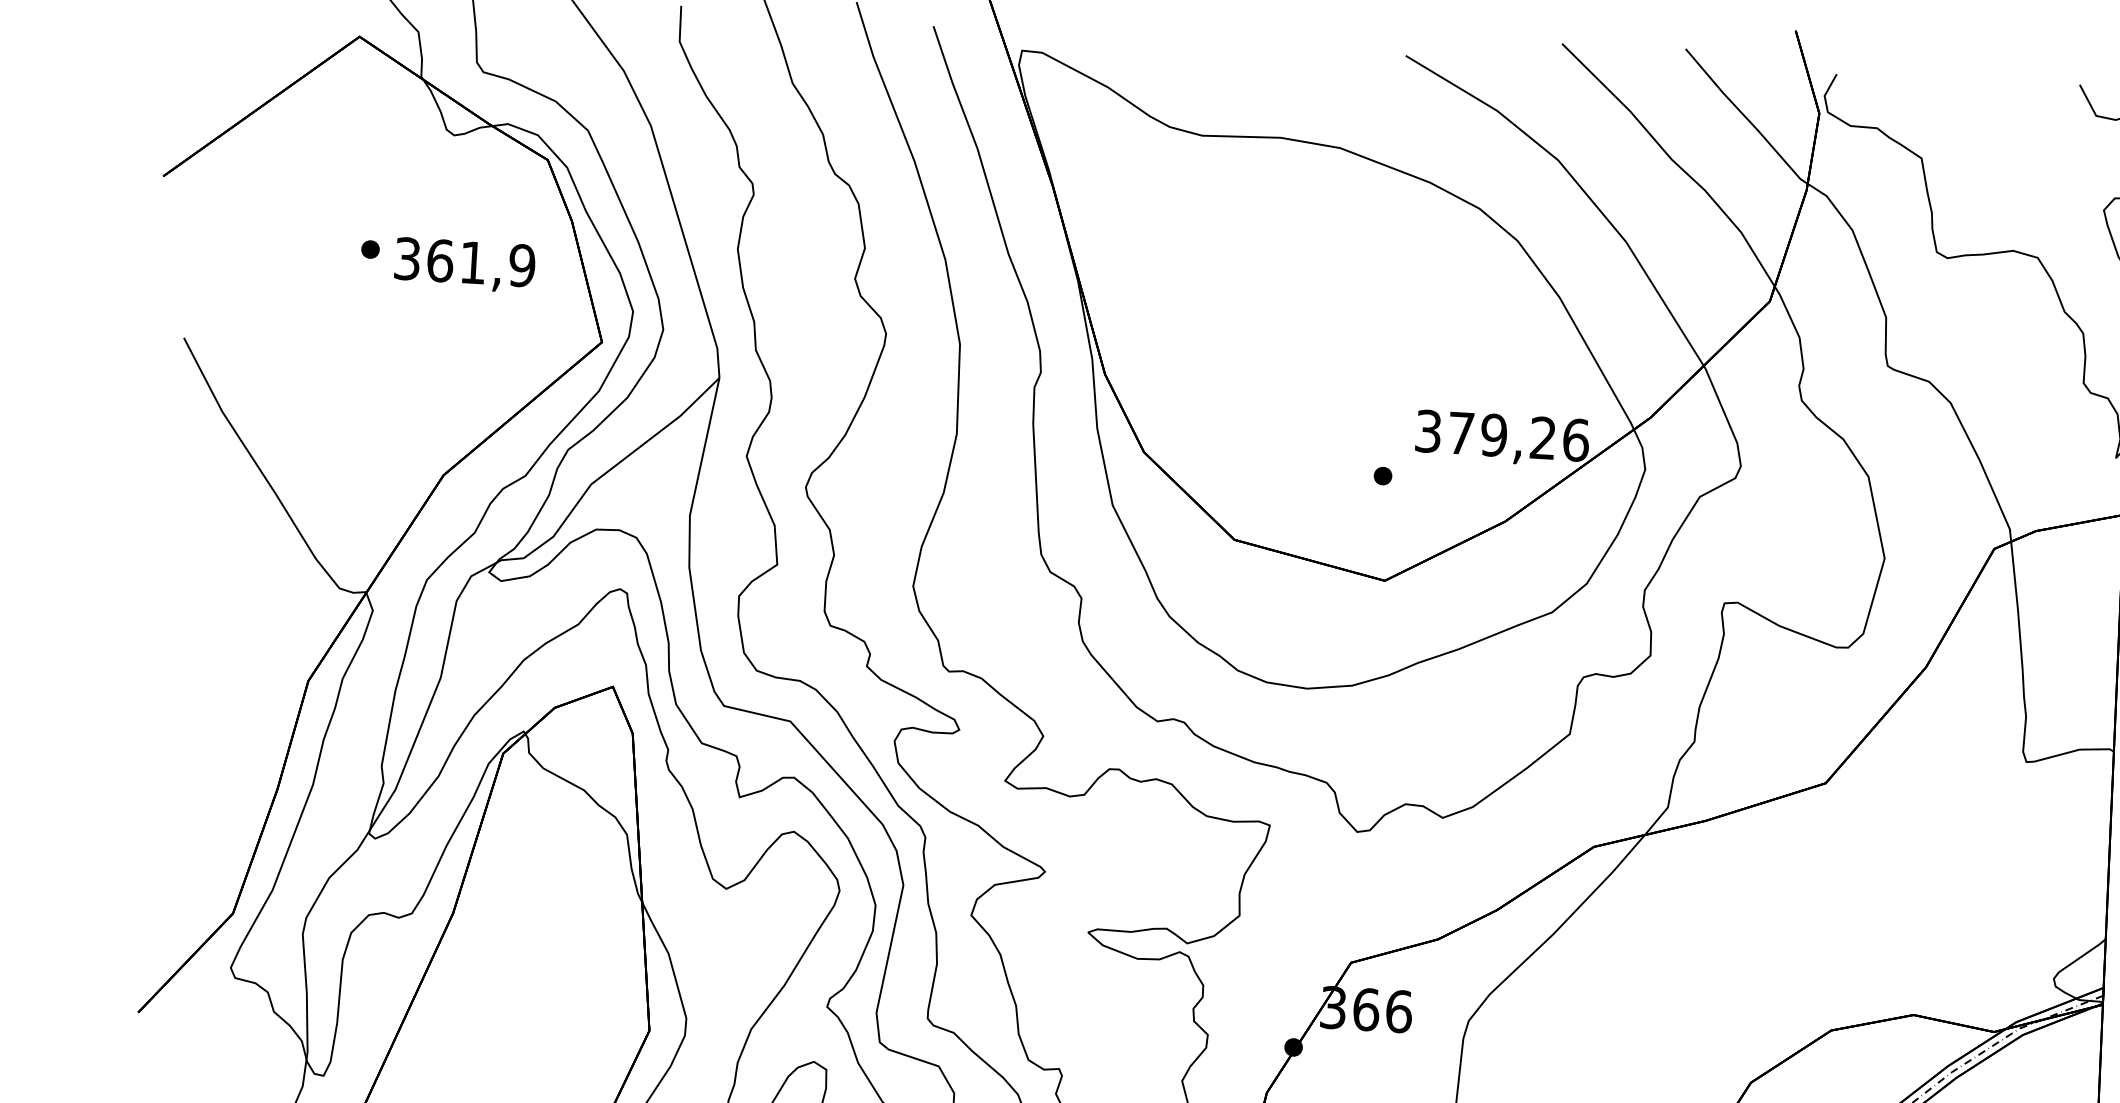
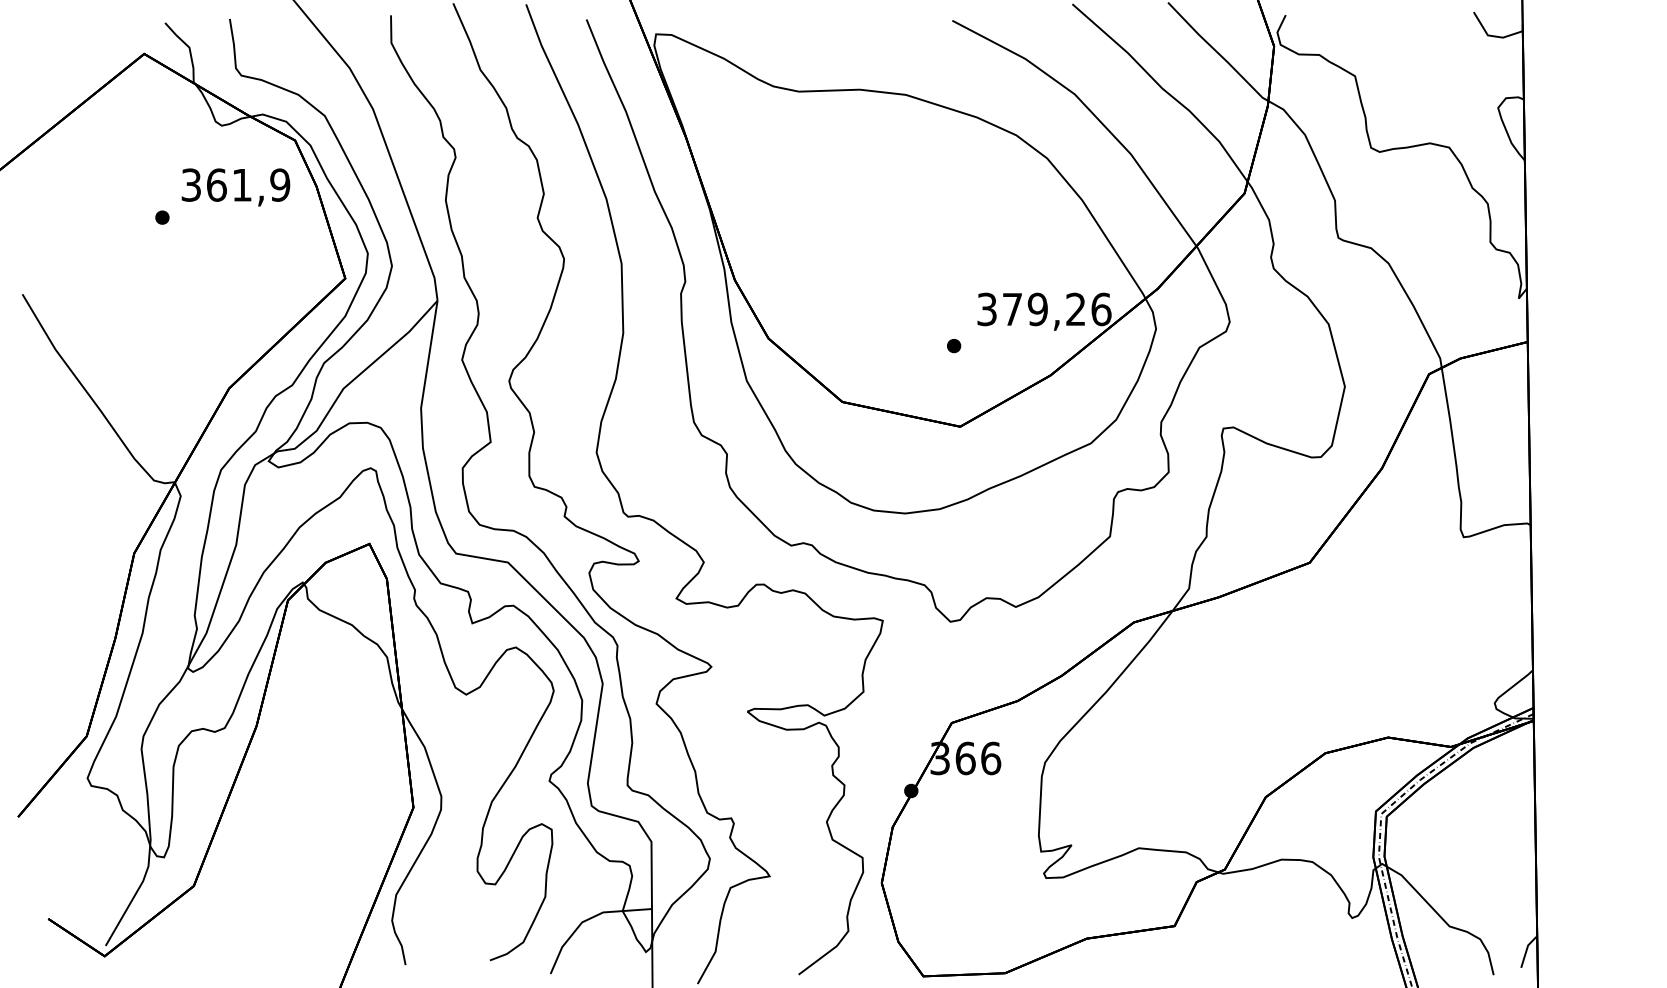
text: (464, 265) -> (235, 187), moved

